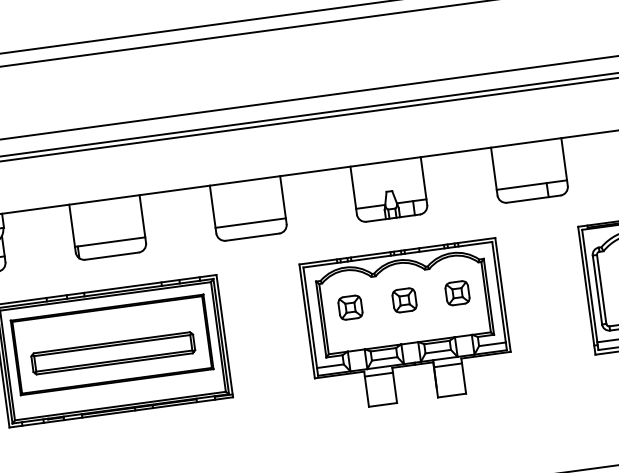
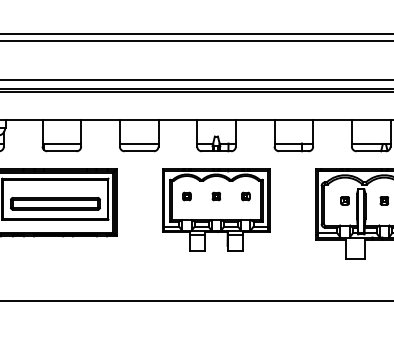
part: (456, 293) -> (245, 196), size x0.62
part: (402, 300) -> (215, 196), size x0.62
part: (349, 307) -> (186, 196), size x0.62

